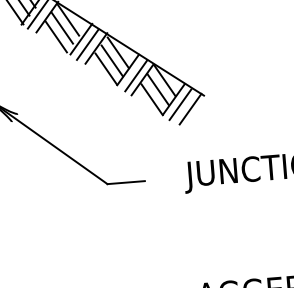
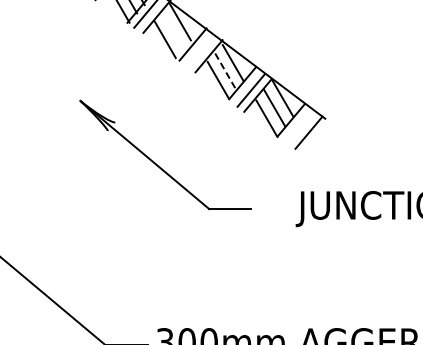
line: (62, 28) -> (172, 30), removed
line: (87, 44) -> (199, 51), removed
line: (112, 61) -> (225, 72), solid -> dashed
line: (179, 104) -> (297, 126), removed

